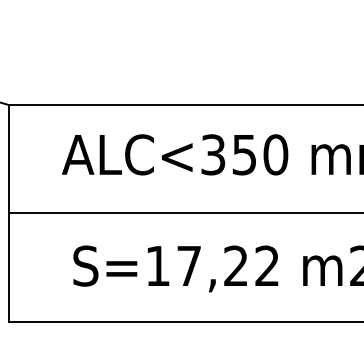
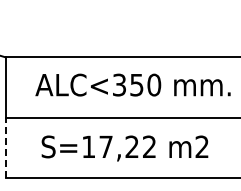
line: (8, 267) -> (5, 147), solid -> dashed

